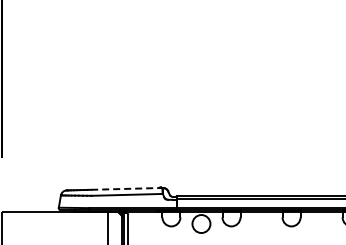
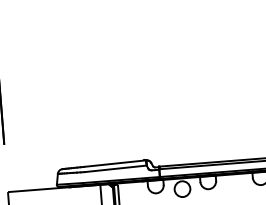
line: (126, 188) -> (114, 163), dashed -> solid

